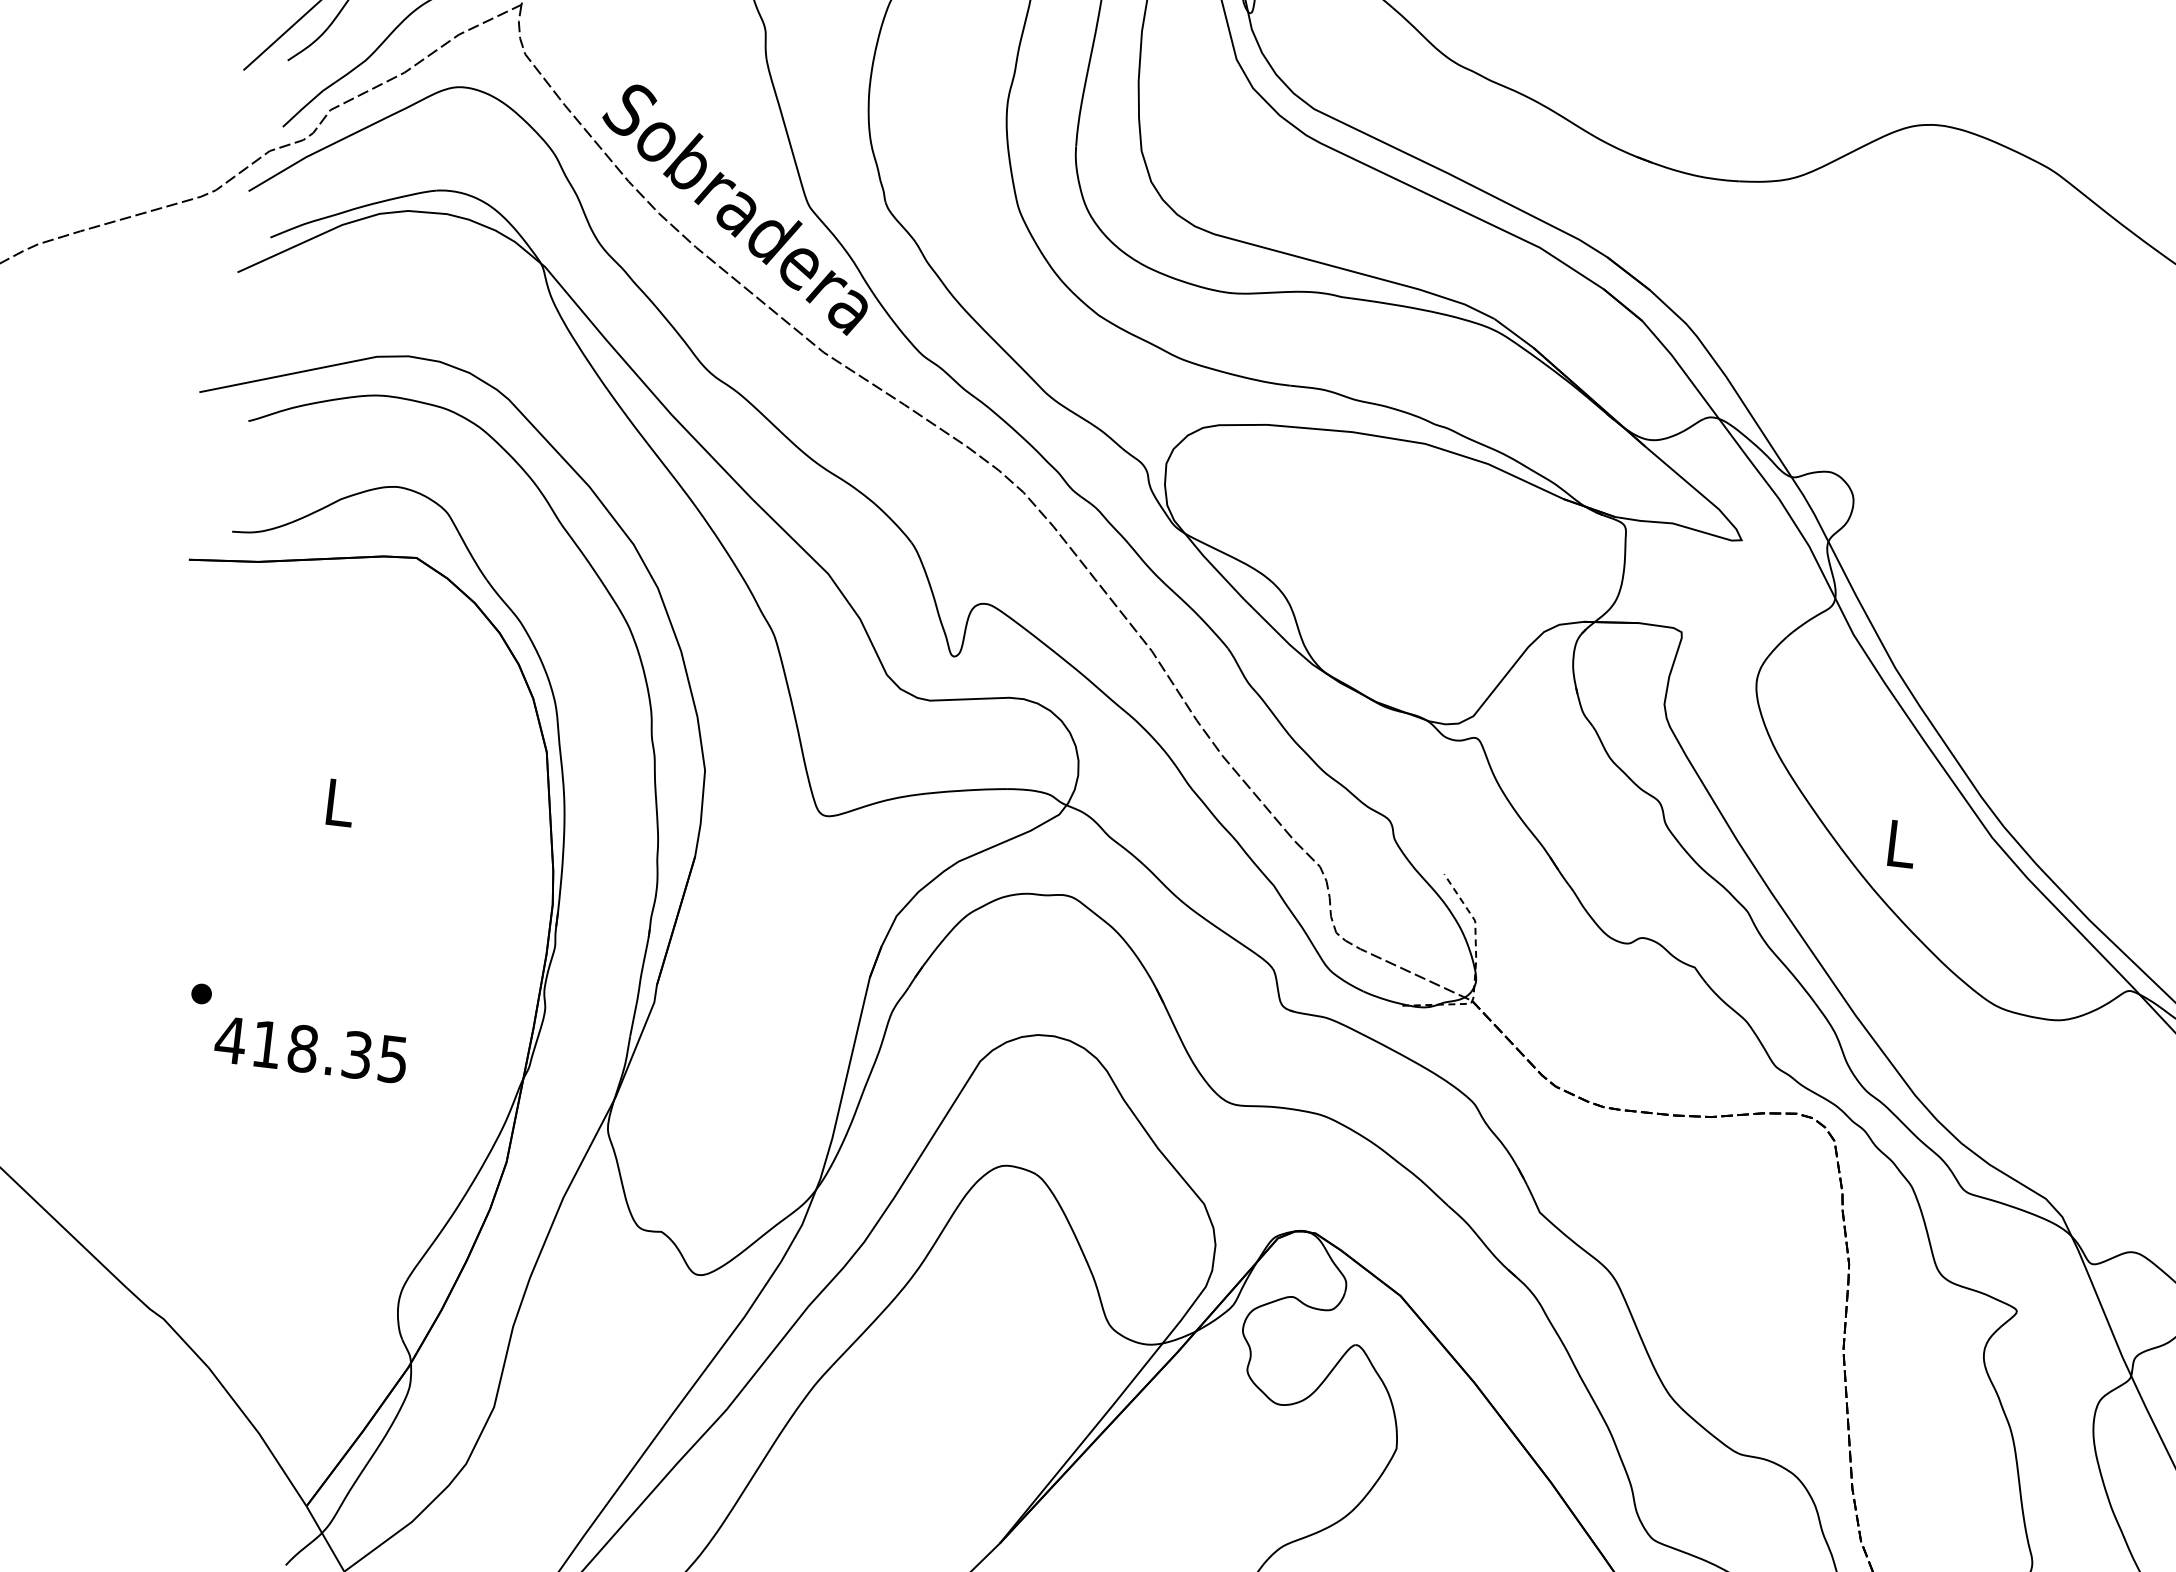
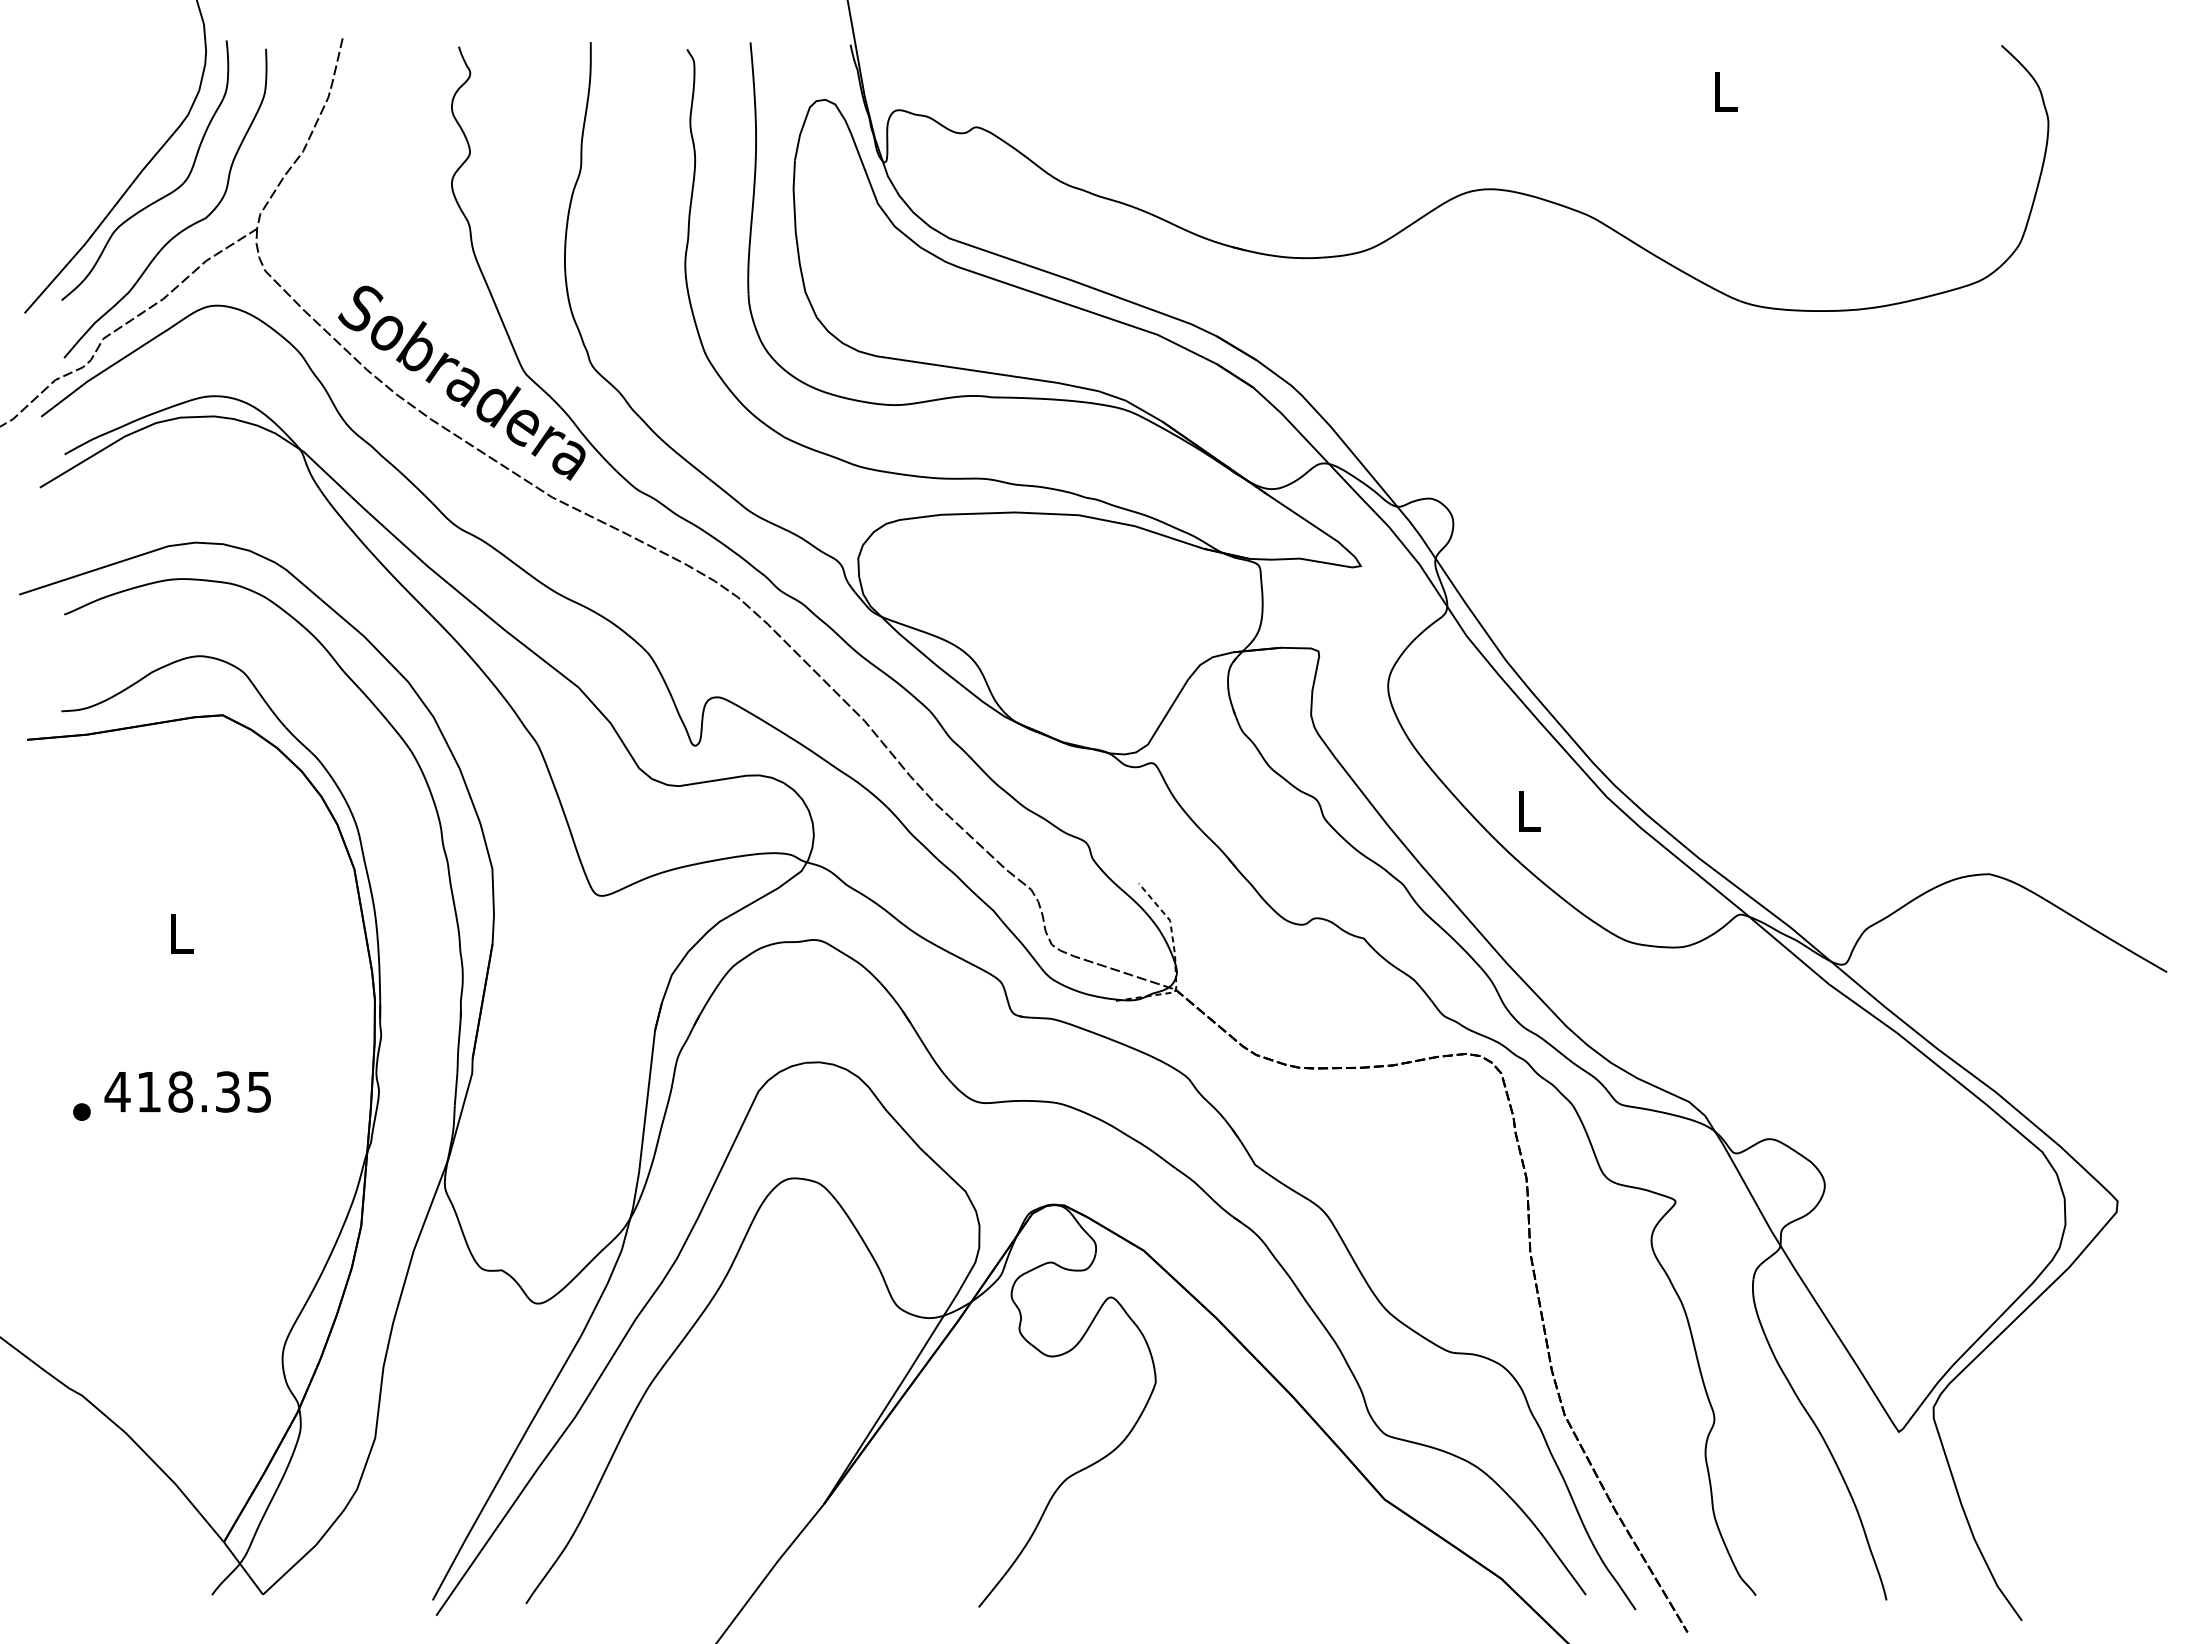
text: (310, 1049) -> (187, 1091), moved

